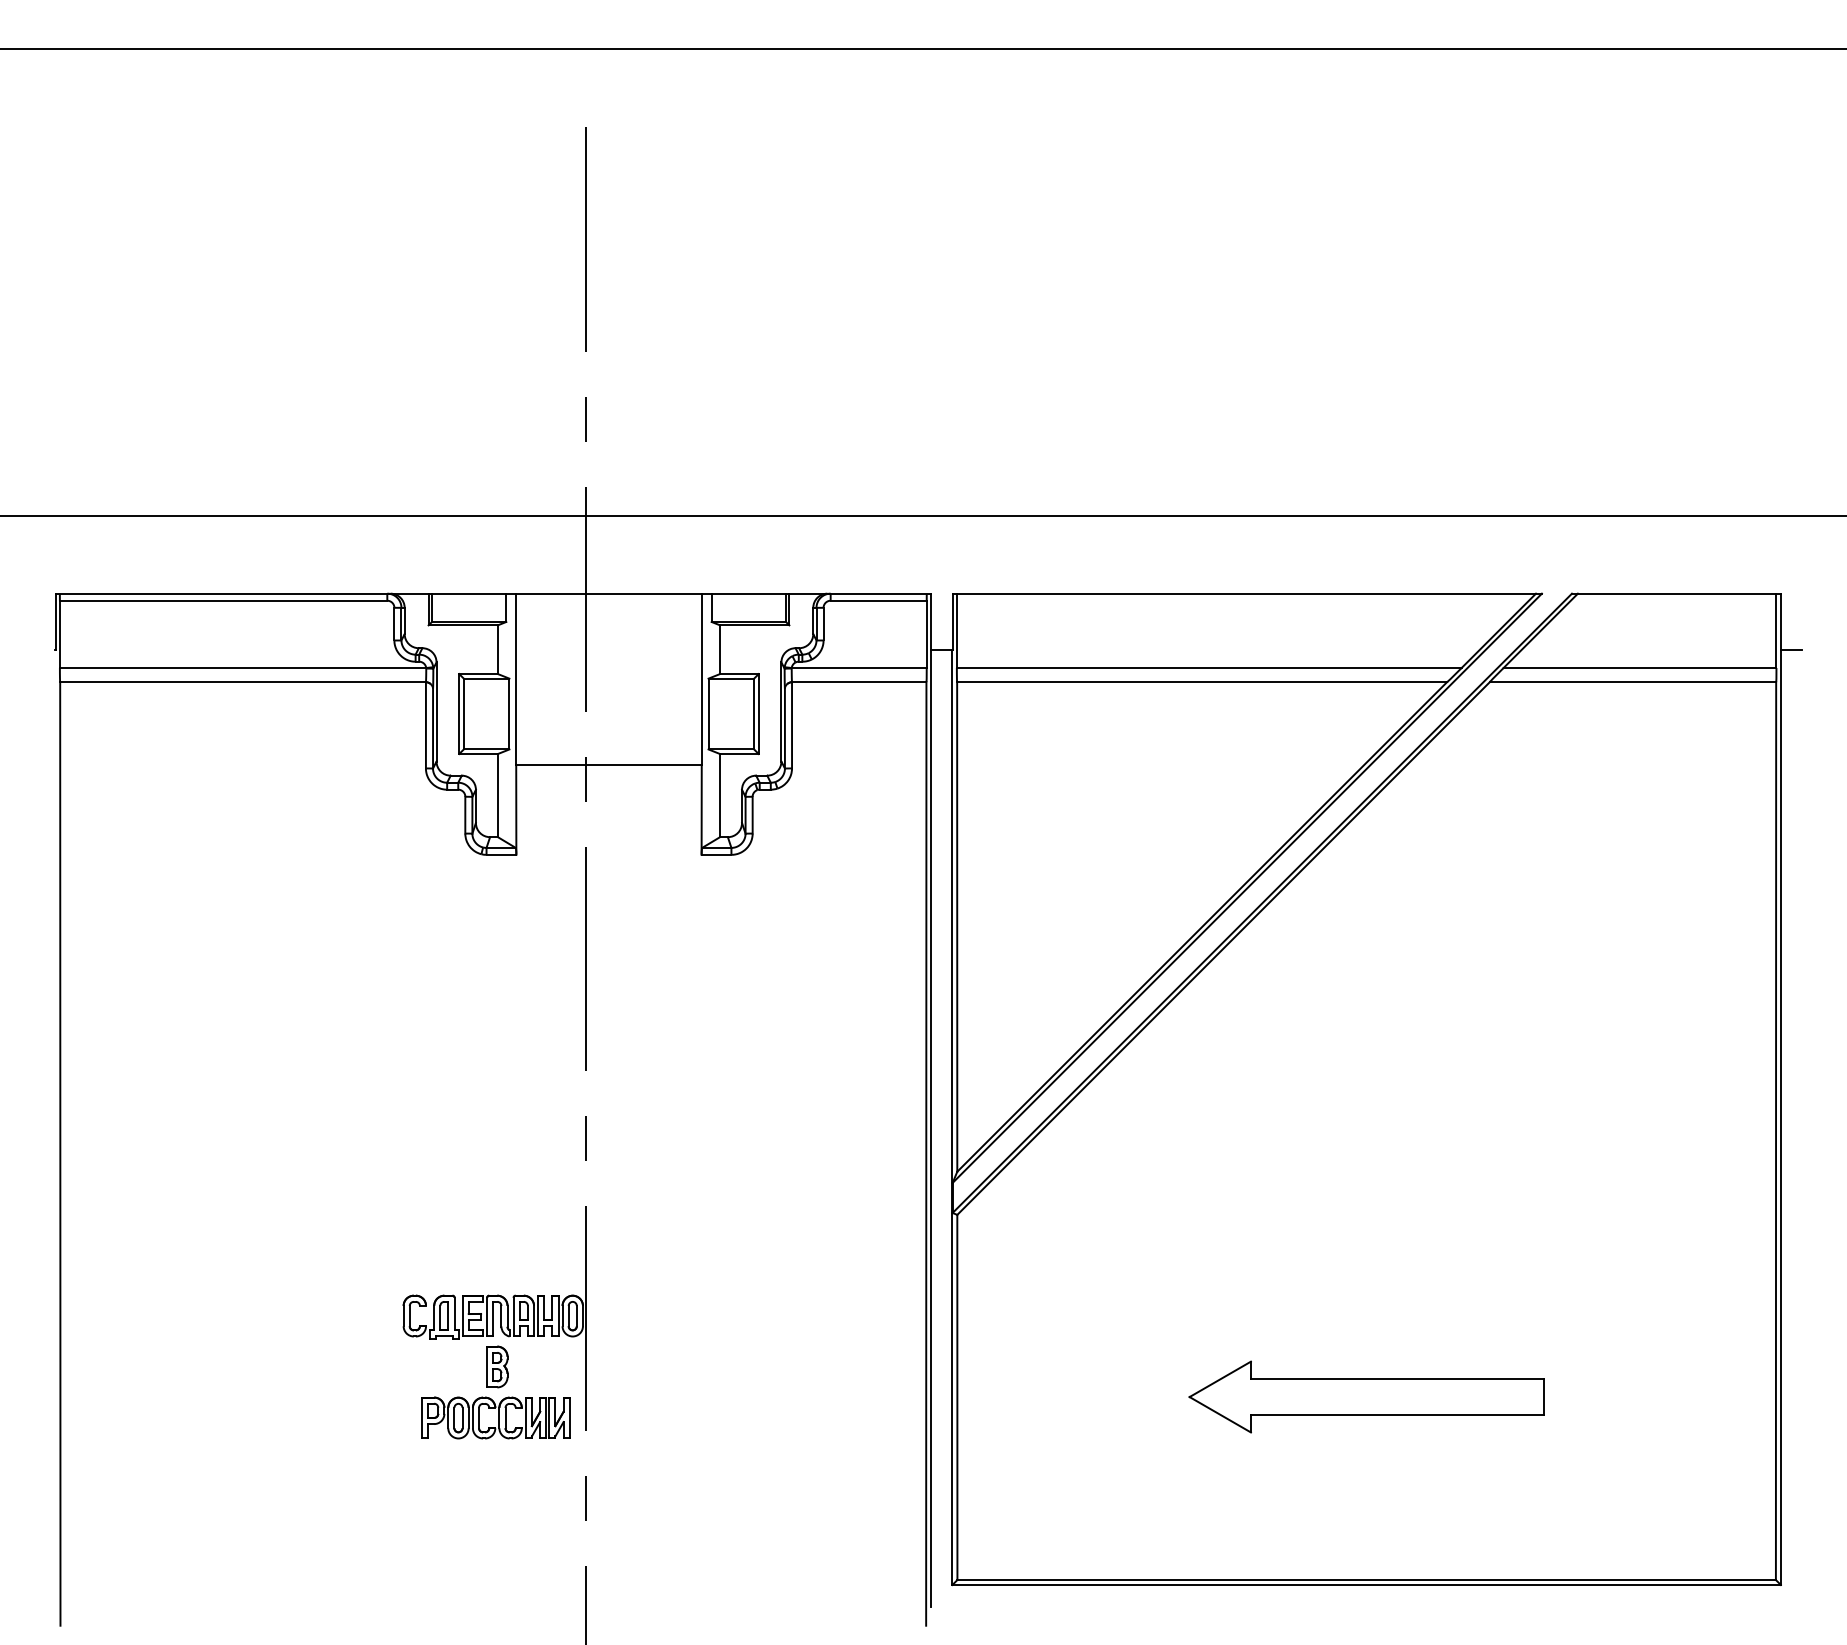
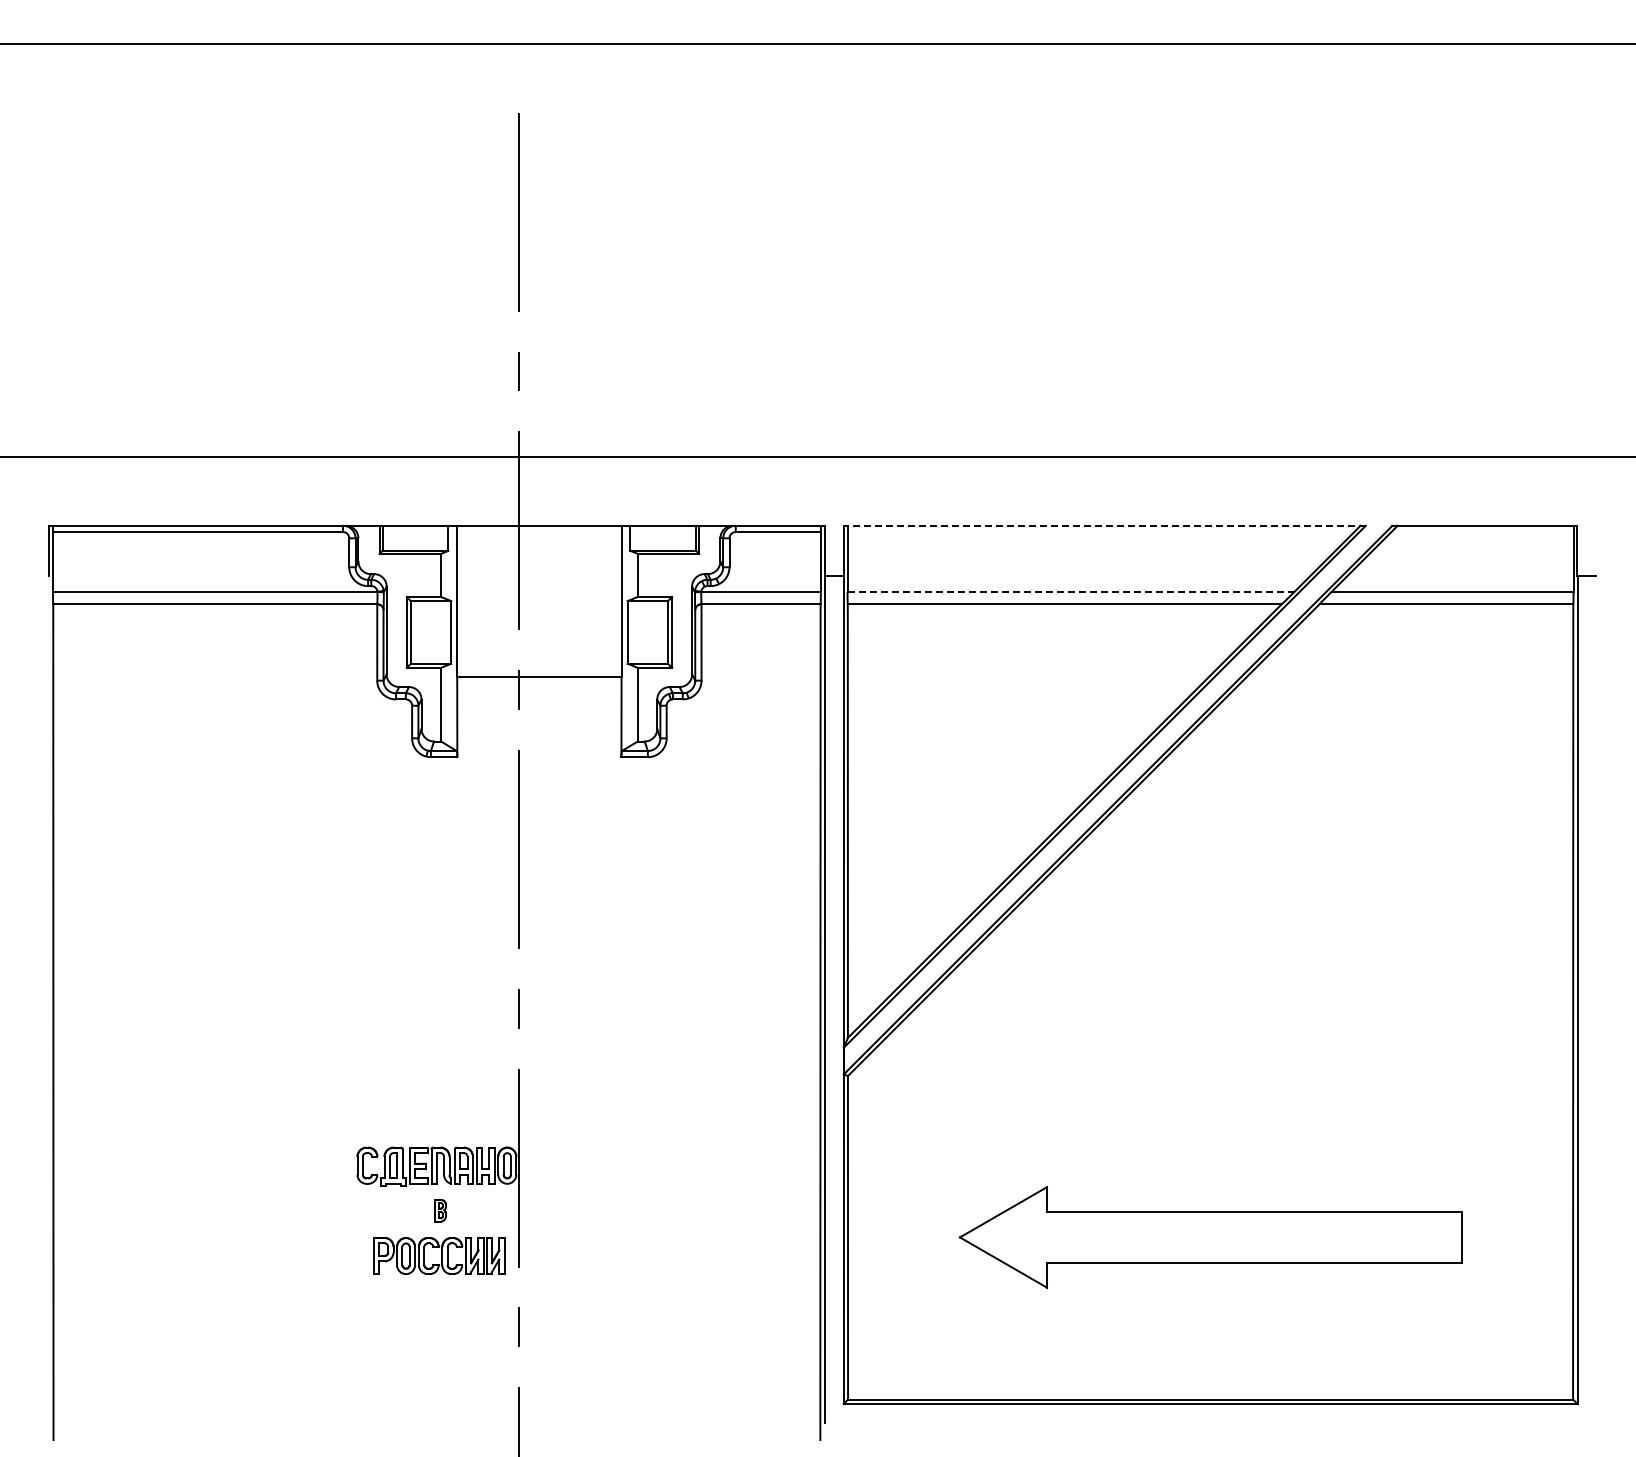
line: (1246, 593) -> (1104, 525), solid -> dashed
line: (1209, 667) -> (1071, 591), solid -> dashed
part: (497, 1366) -> (440, 1210), size x0.6
part: (1365, 1397) -> (1209, 1237), size x1.6

